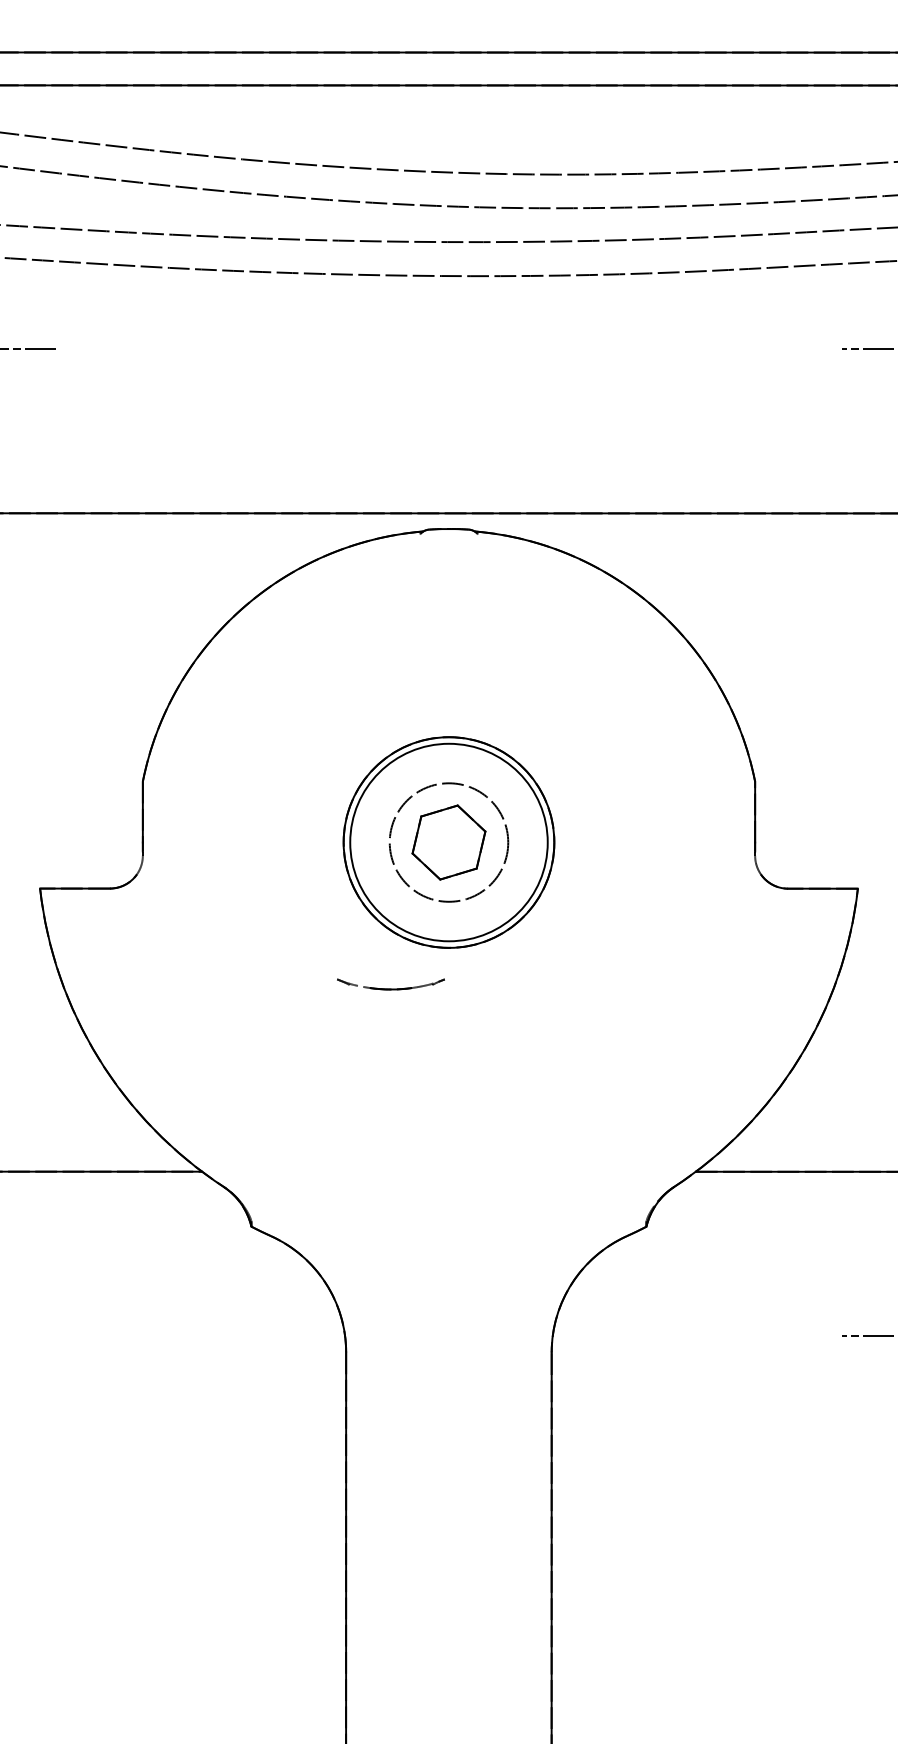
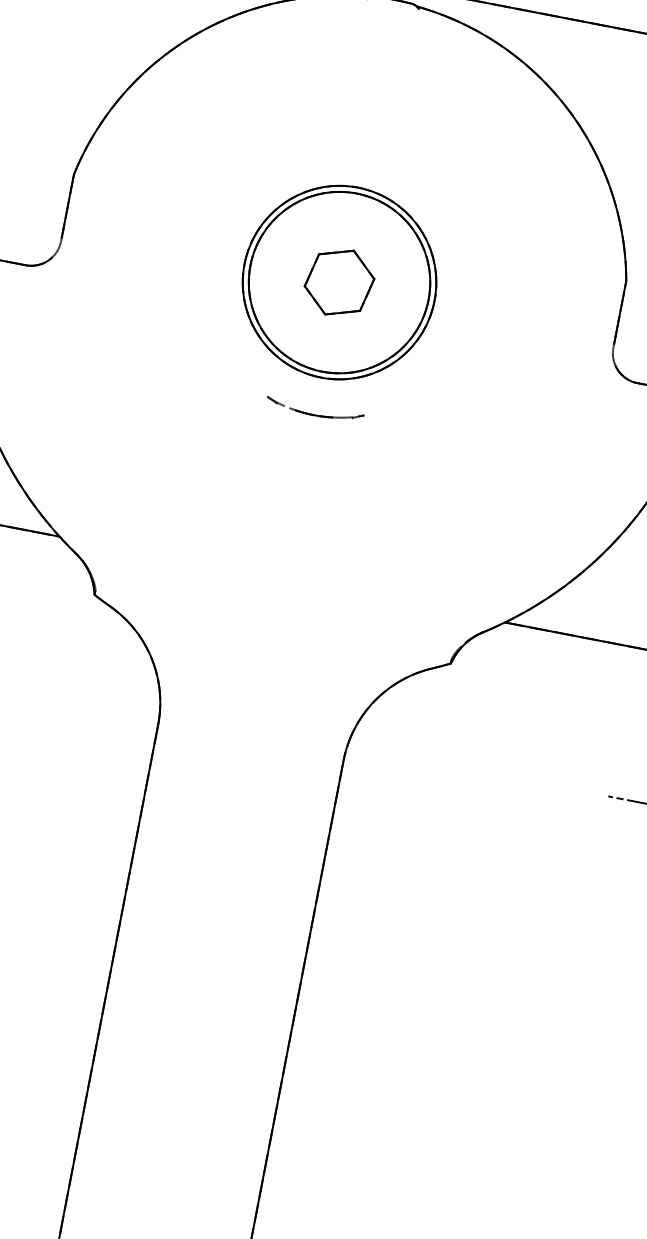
circle: (448, 842) -> (339, 282), size x1.67
part: (390, 984) -> (314, 410), moved

